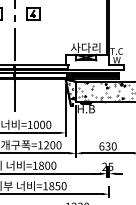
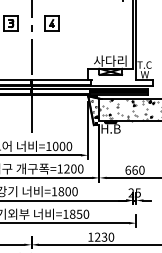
text: (107, 145) -> (134, 169), 630 -> 660

